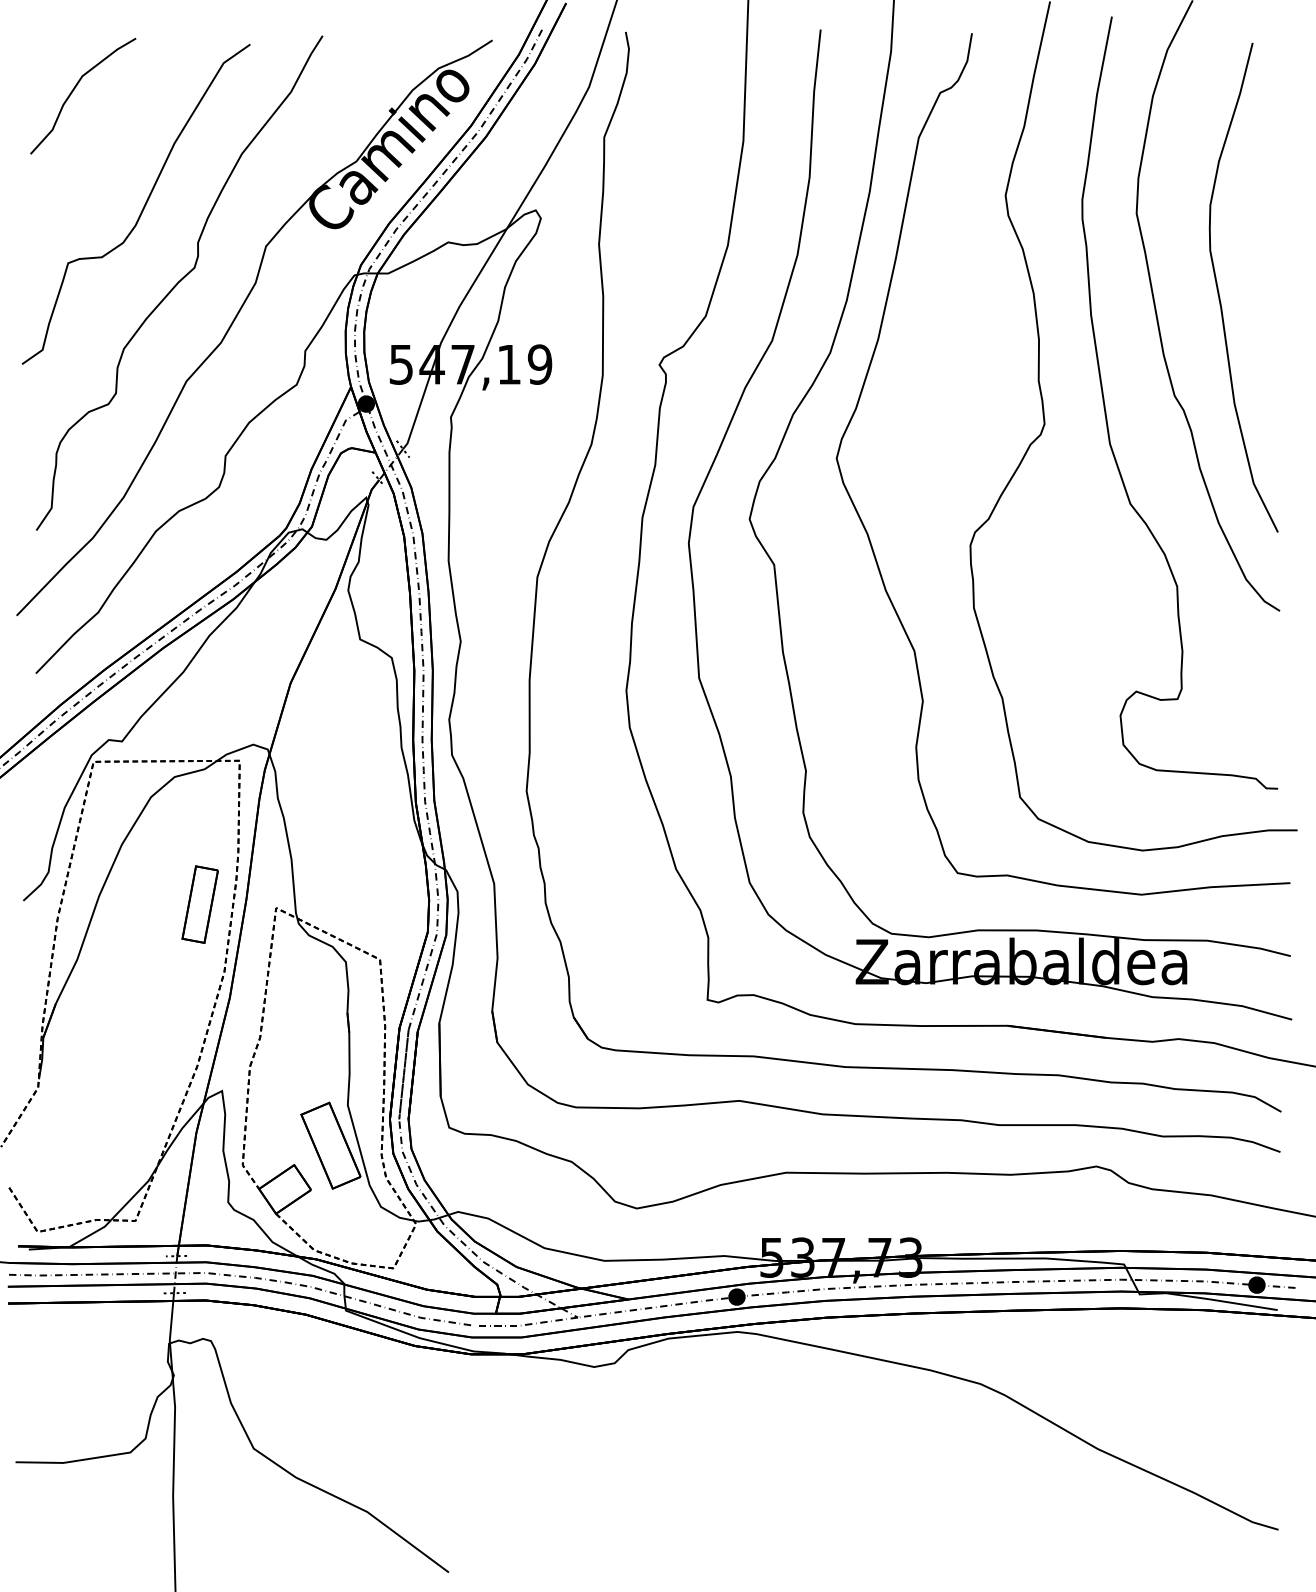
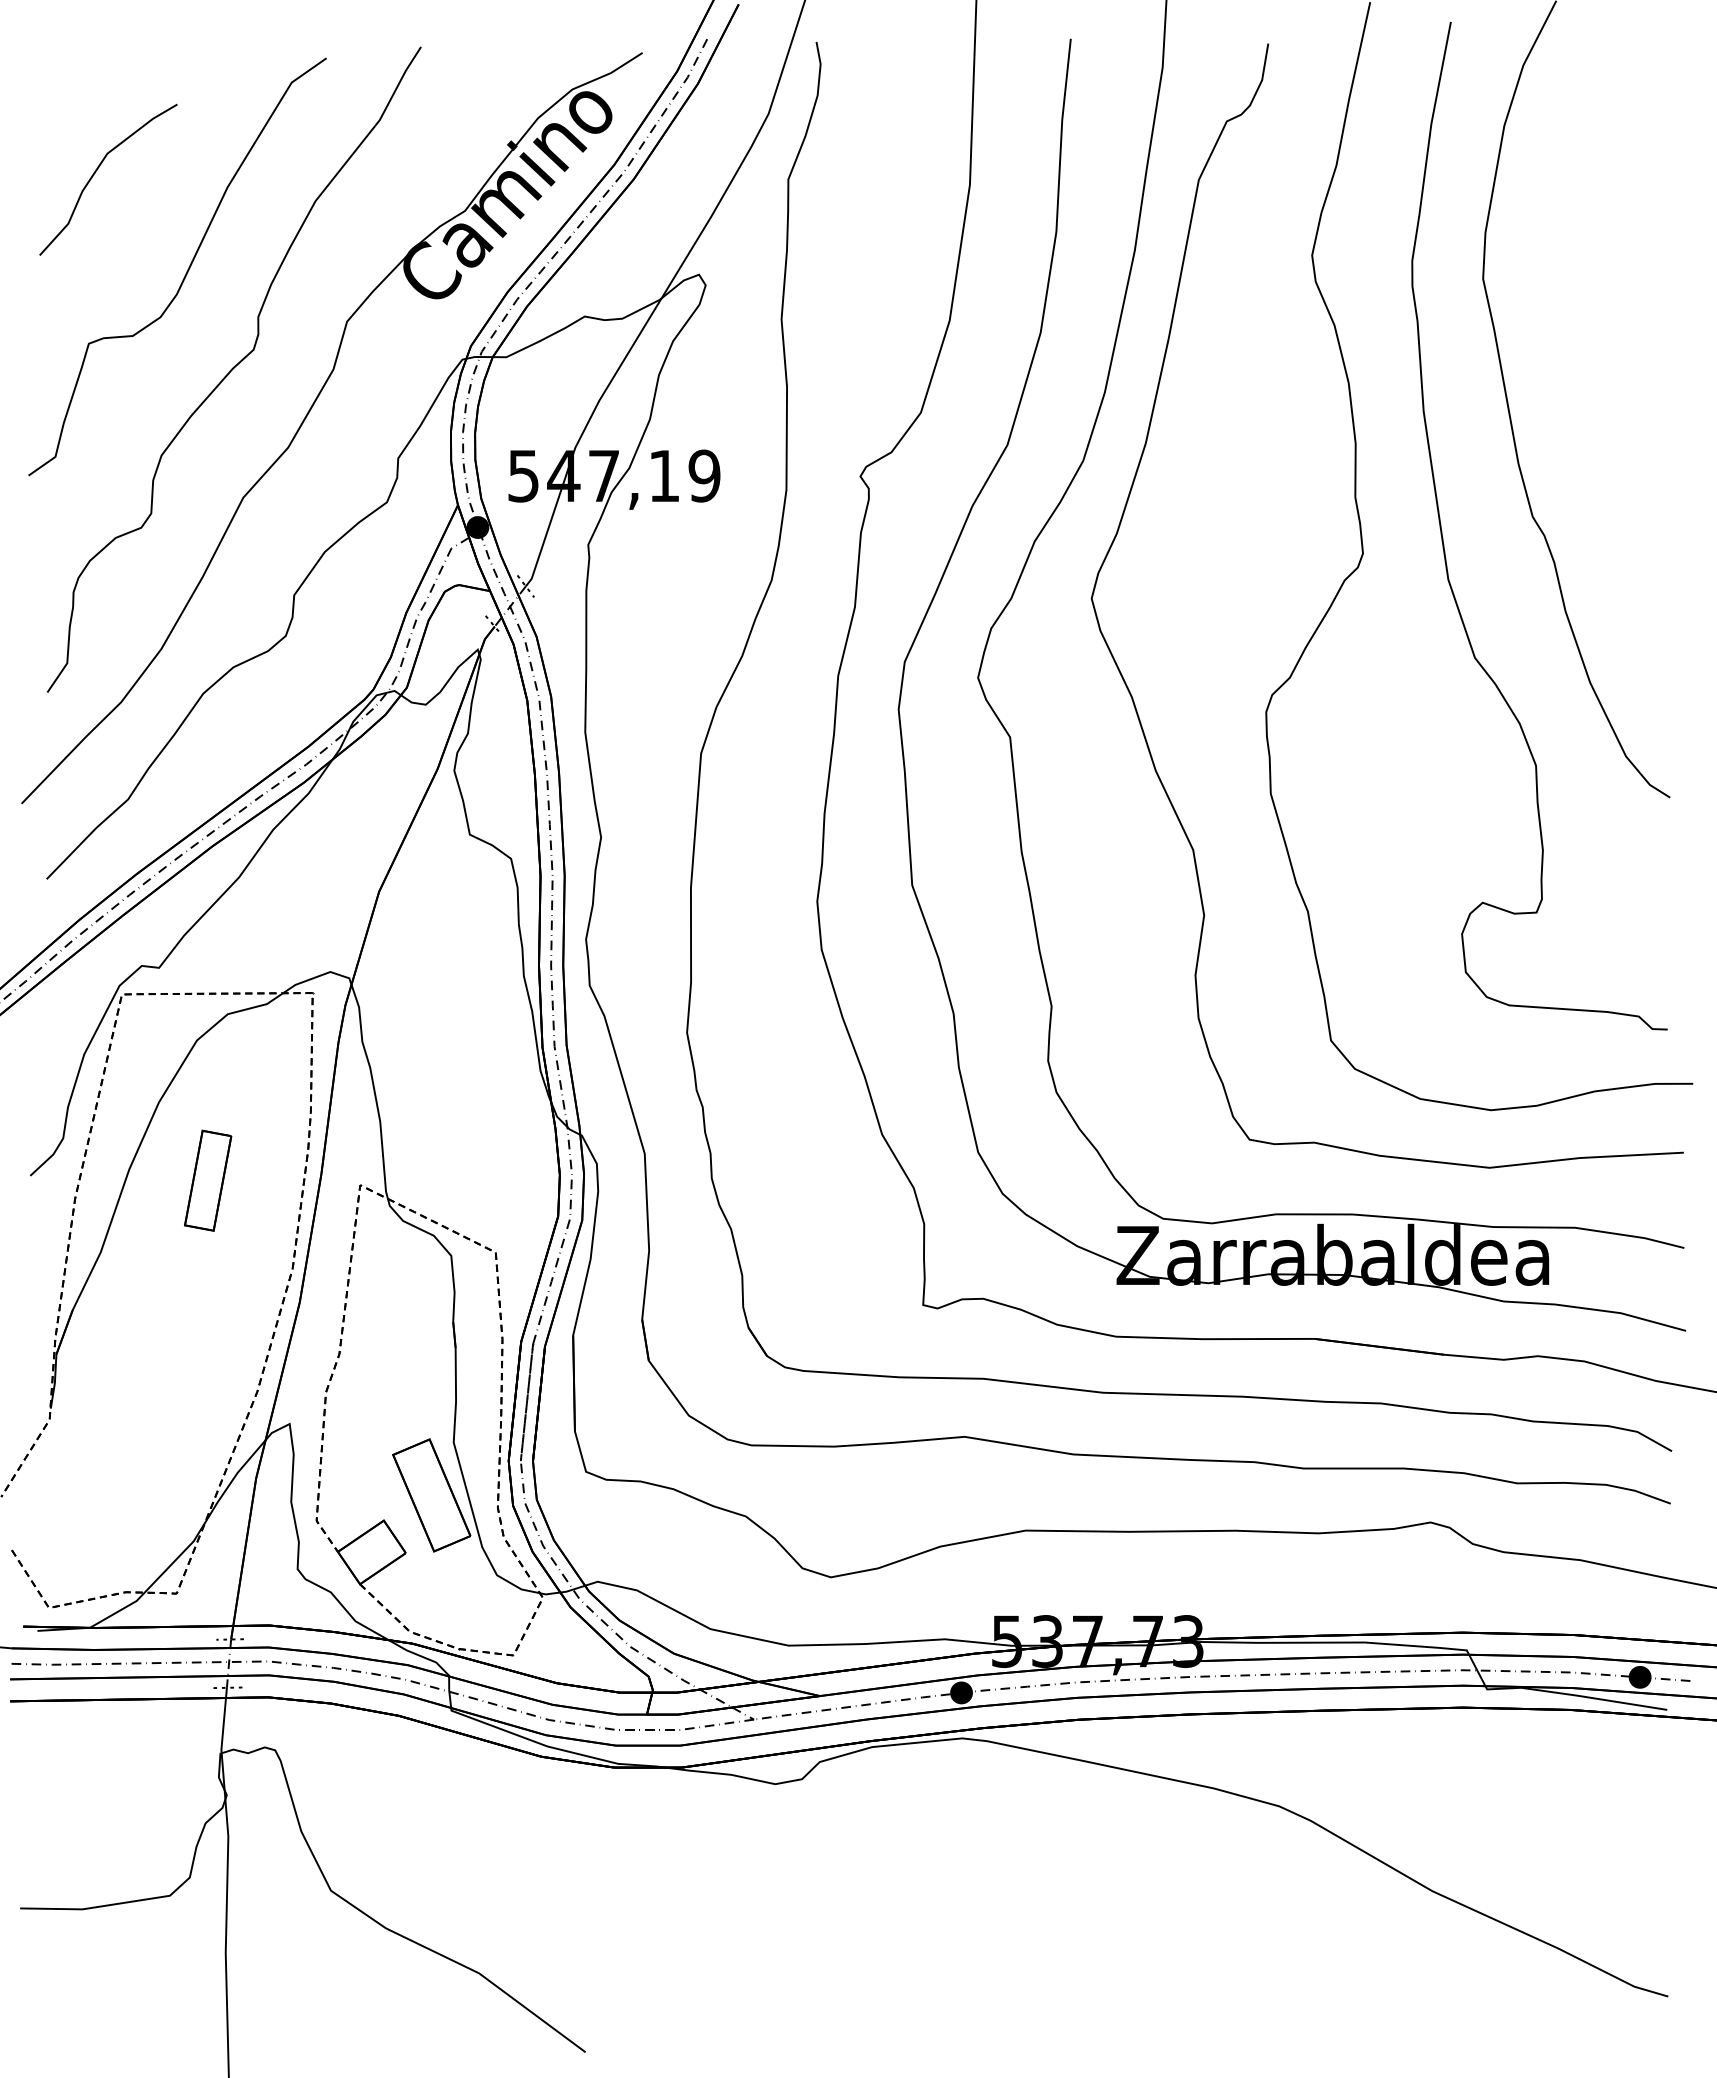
curve: (74, 90) -> (96, 172), moved
curve: (1218, 290) -> (1590, 379), removed
part: (200, 904) -> (208, 1180), moved

